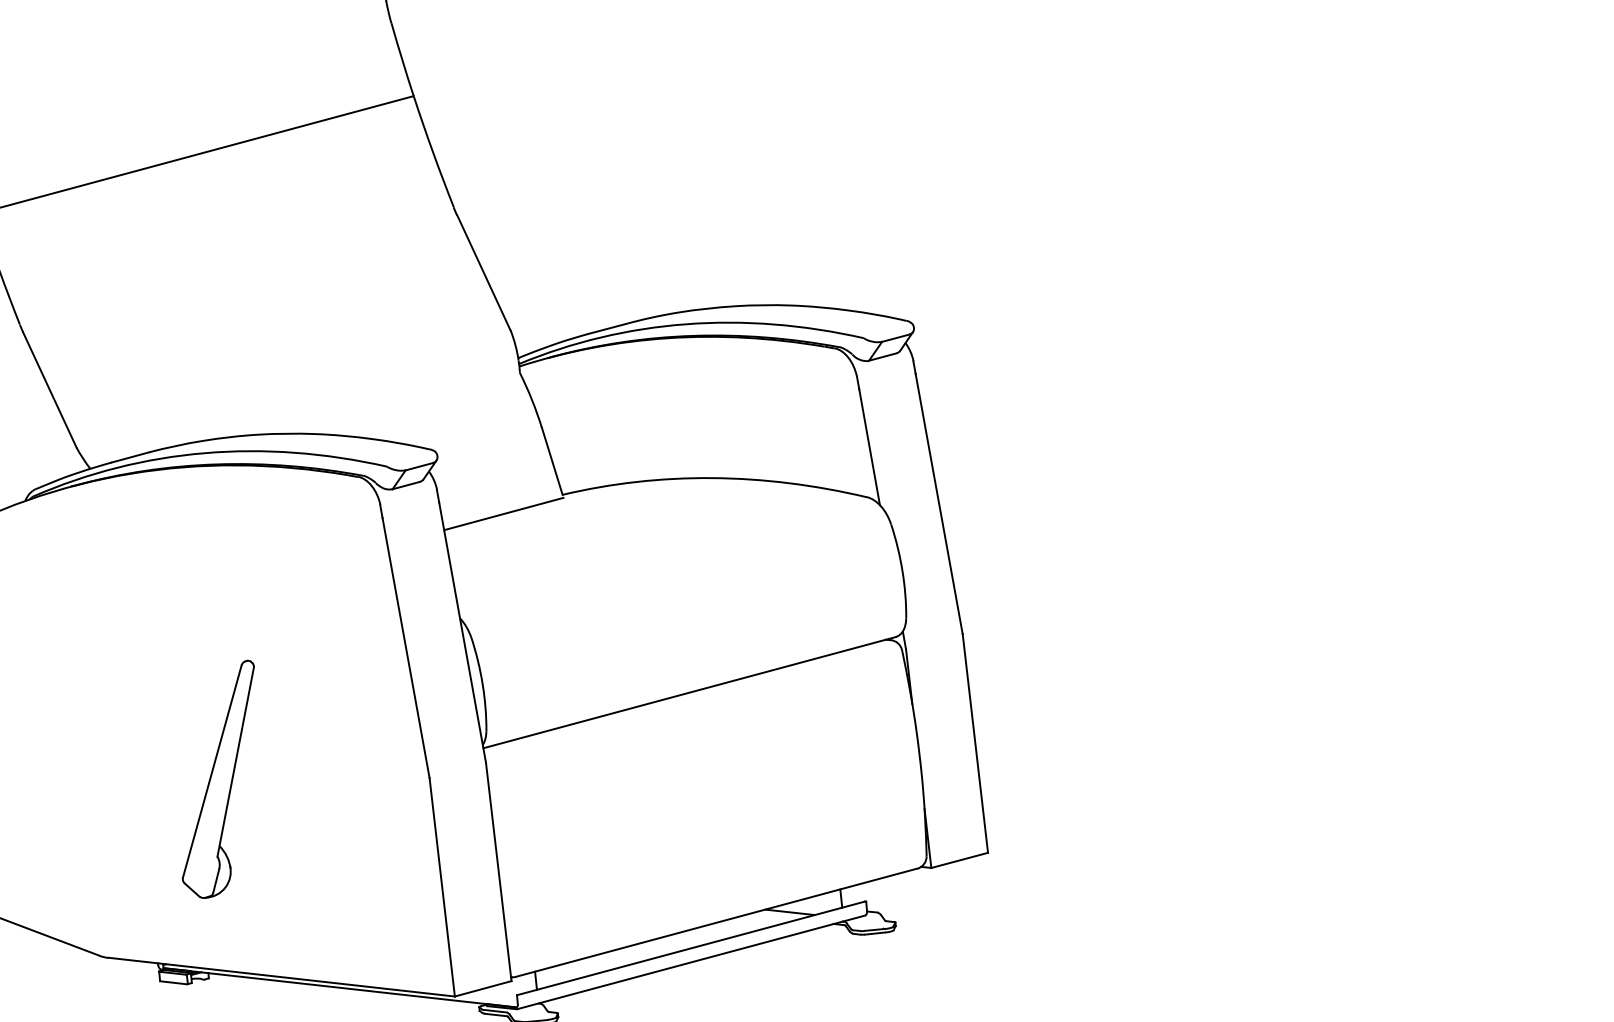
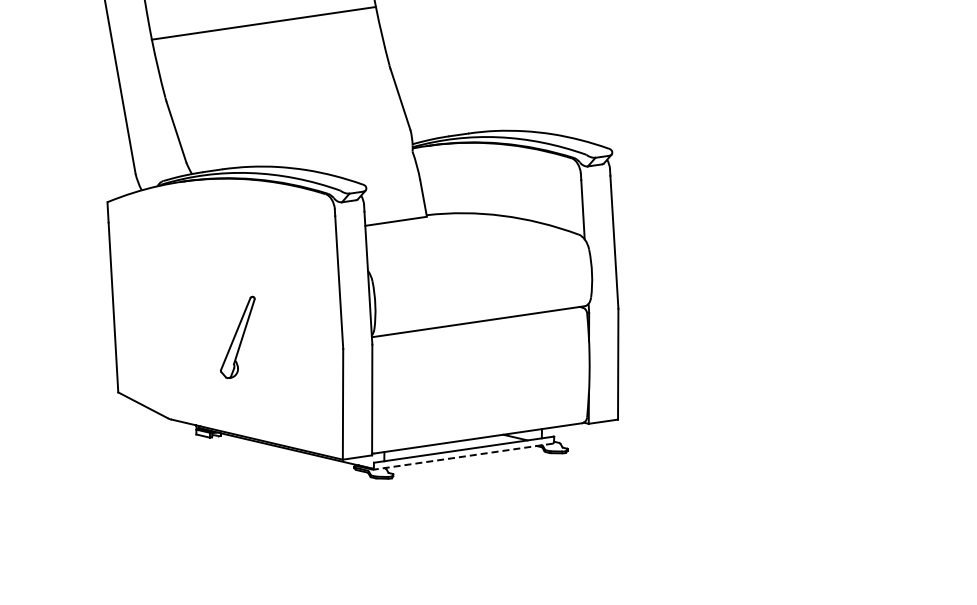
part: (218, 780) -> (237, 337), size x0.7
line: (692, 961) -> (463, 456), solid -> dashed

